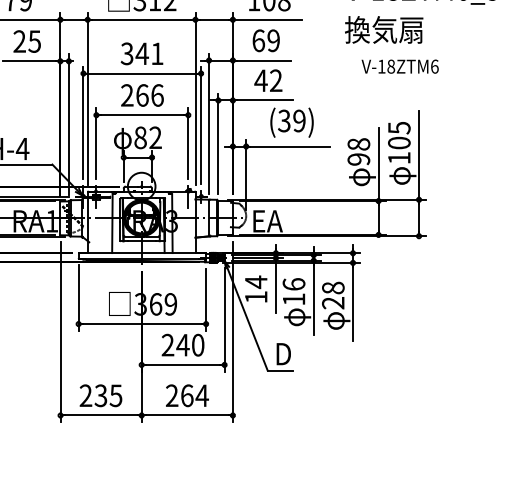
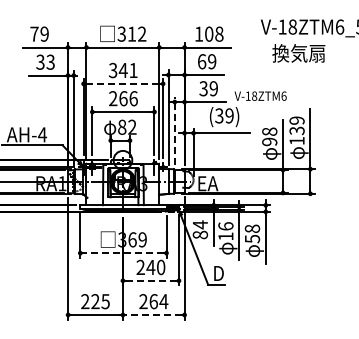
text: (383, 30) -> (298, 53), moved
text: (27, 40) -> (45, 61), 25 -> 33
text: (399, 65) -> (260, 95), moved
line: (142, 73) -> (123, 83), solid -> dashed
text: (268, 80) -> (208, 88), 42 -> 39
text: (398, 135) -> (296, 125), 105 -> 139
line: (217, 144) -> (174, 131), solid -> dashed
text: (256, 296) -> (200, 234), 14 -> 84
text: (333, 302) -> (252, 238), 28 -> 58
line: (141, 324) -> (122, 253), solid -> dashed
line: (183, 364) -> (151, 280), solid -> dashed
text: (101, 395) -> (95, 301), 235 -> 225
line: (186, 414) -> (153, 314), solid -> dashed

